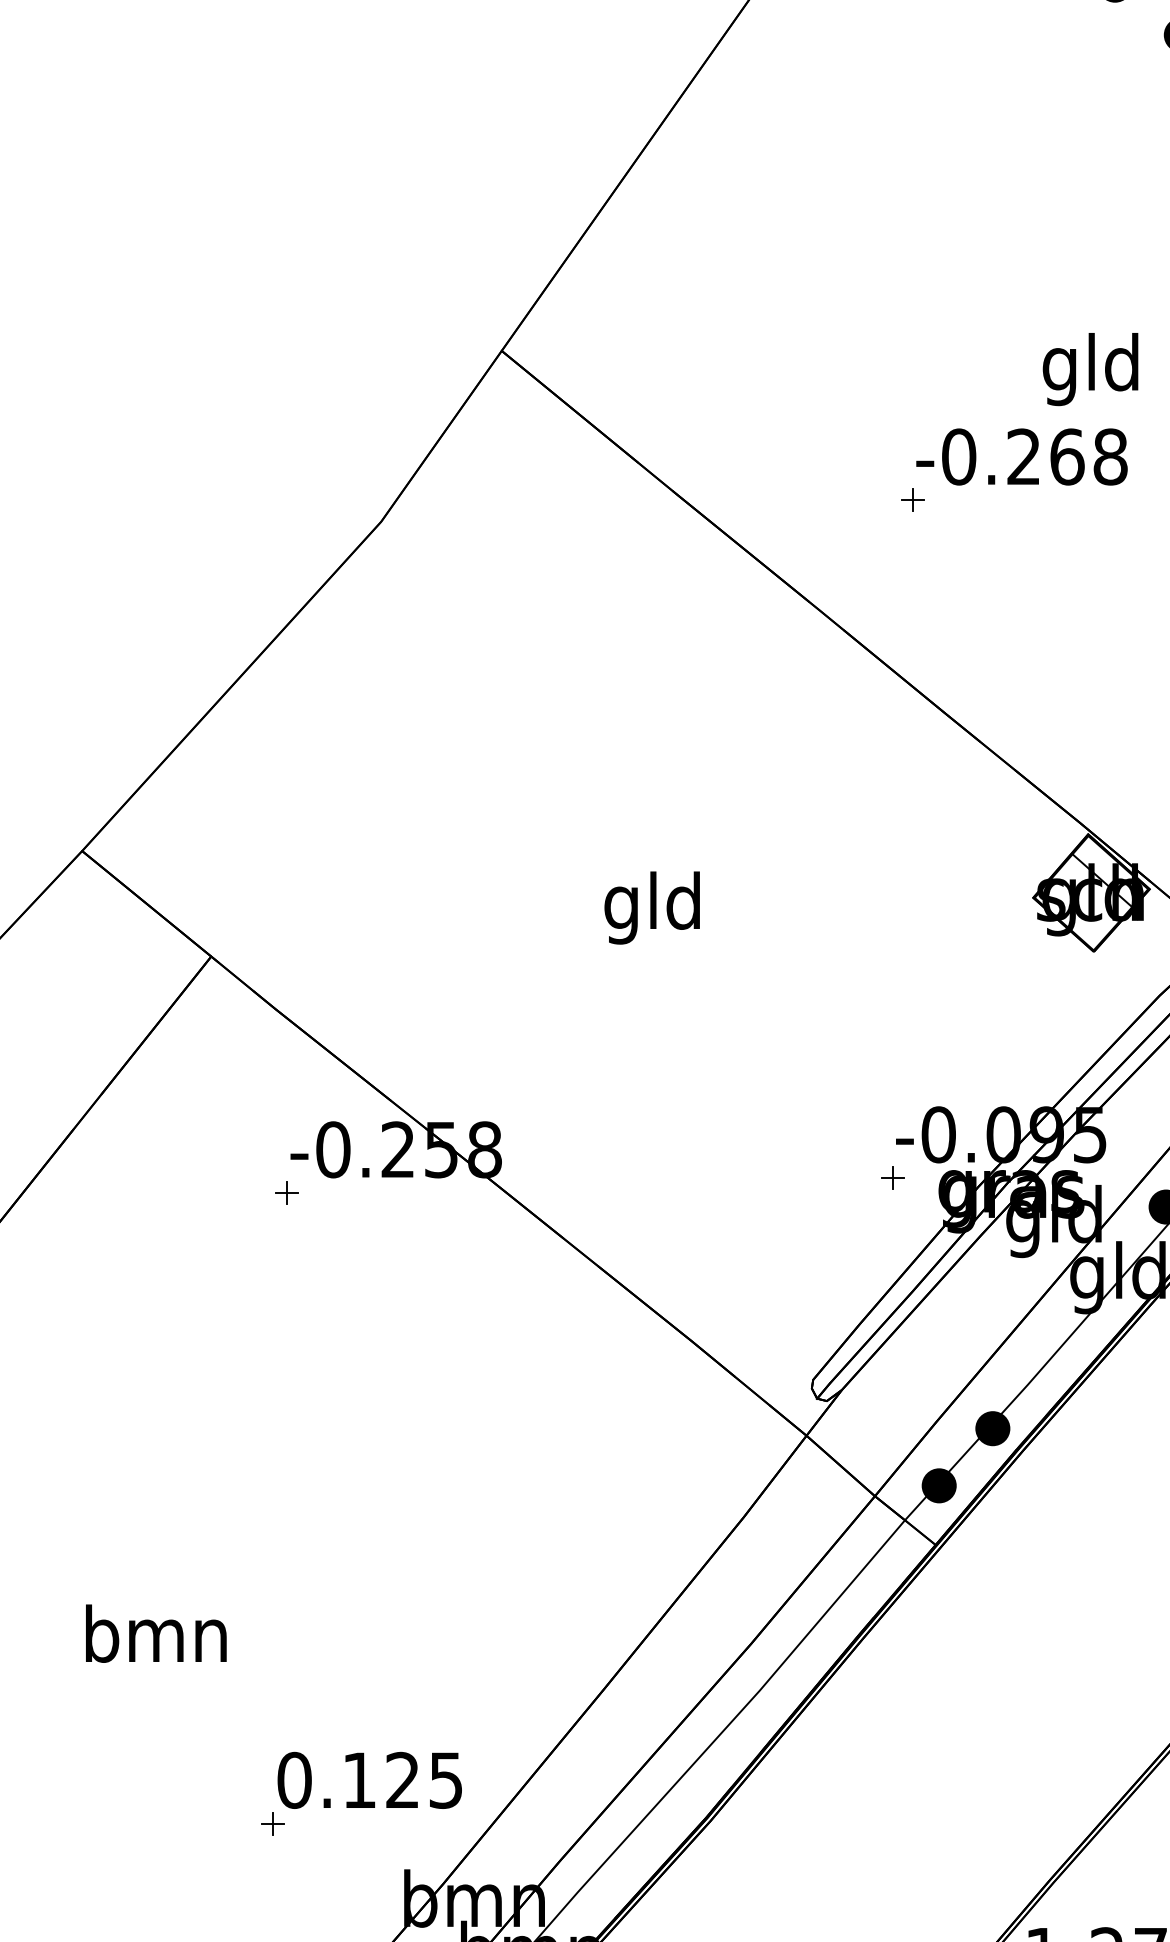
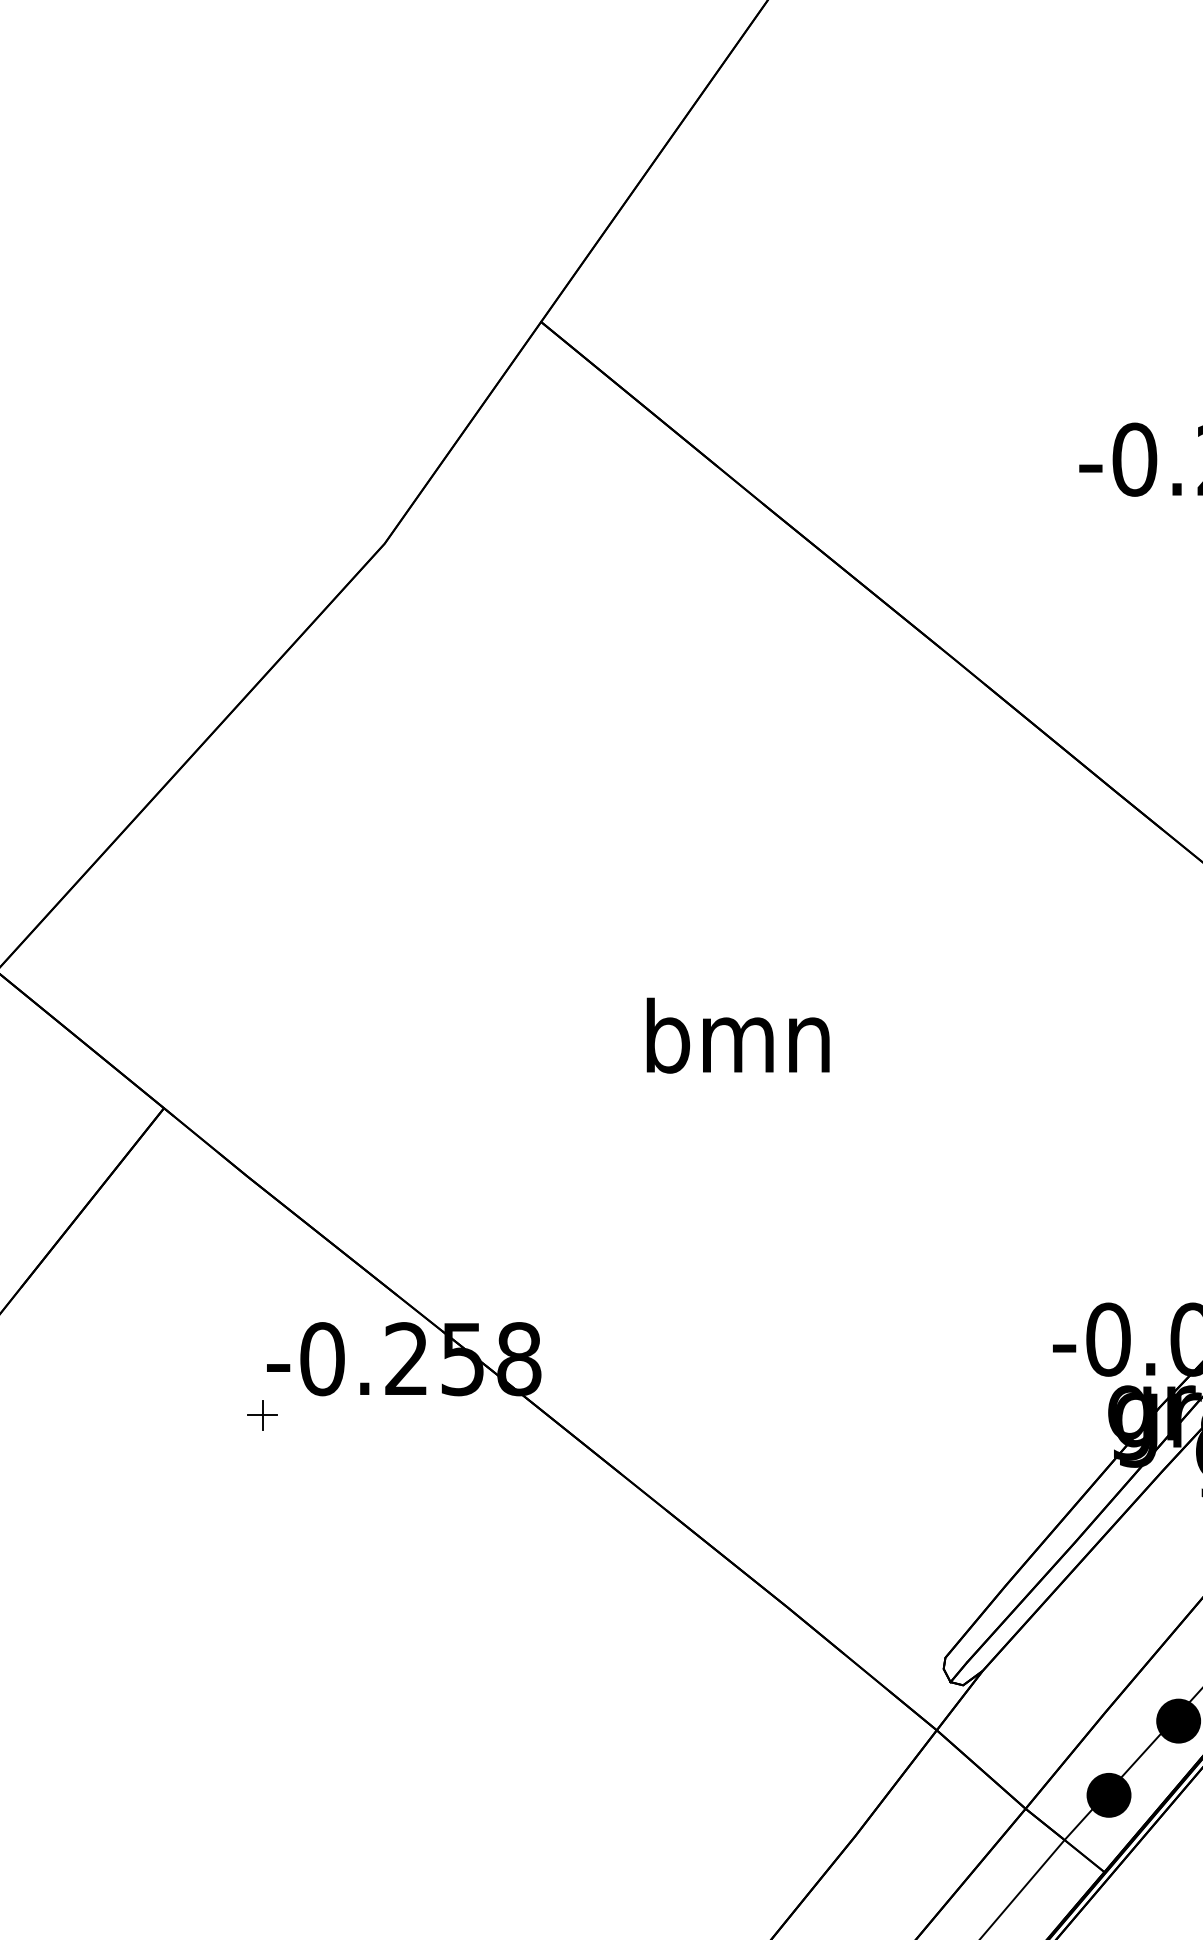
part: (912, 499) -> (1074, 514), removed
text: (653, 907) -> (738, 1044), gld -> bmn
part: (892, 1177) -> (1048, 1395), removed

